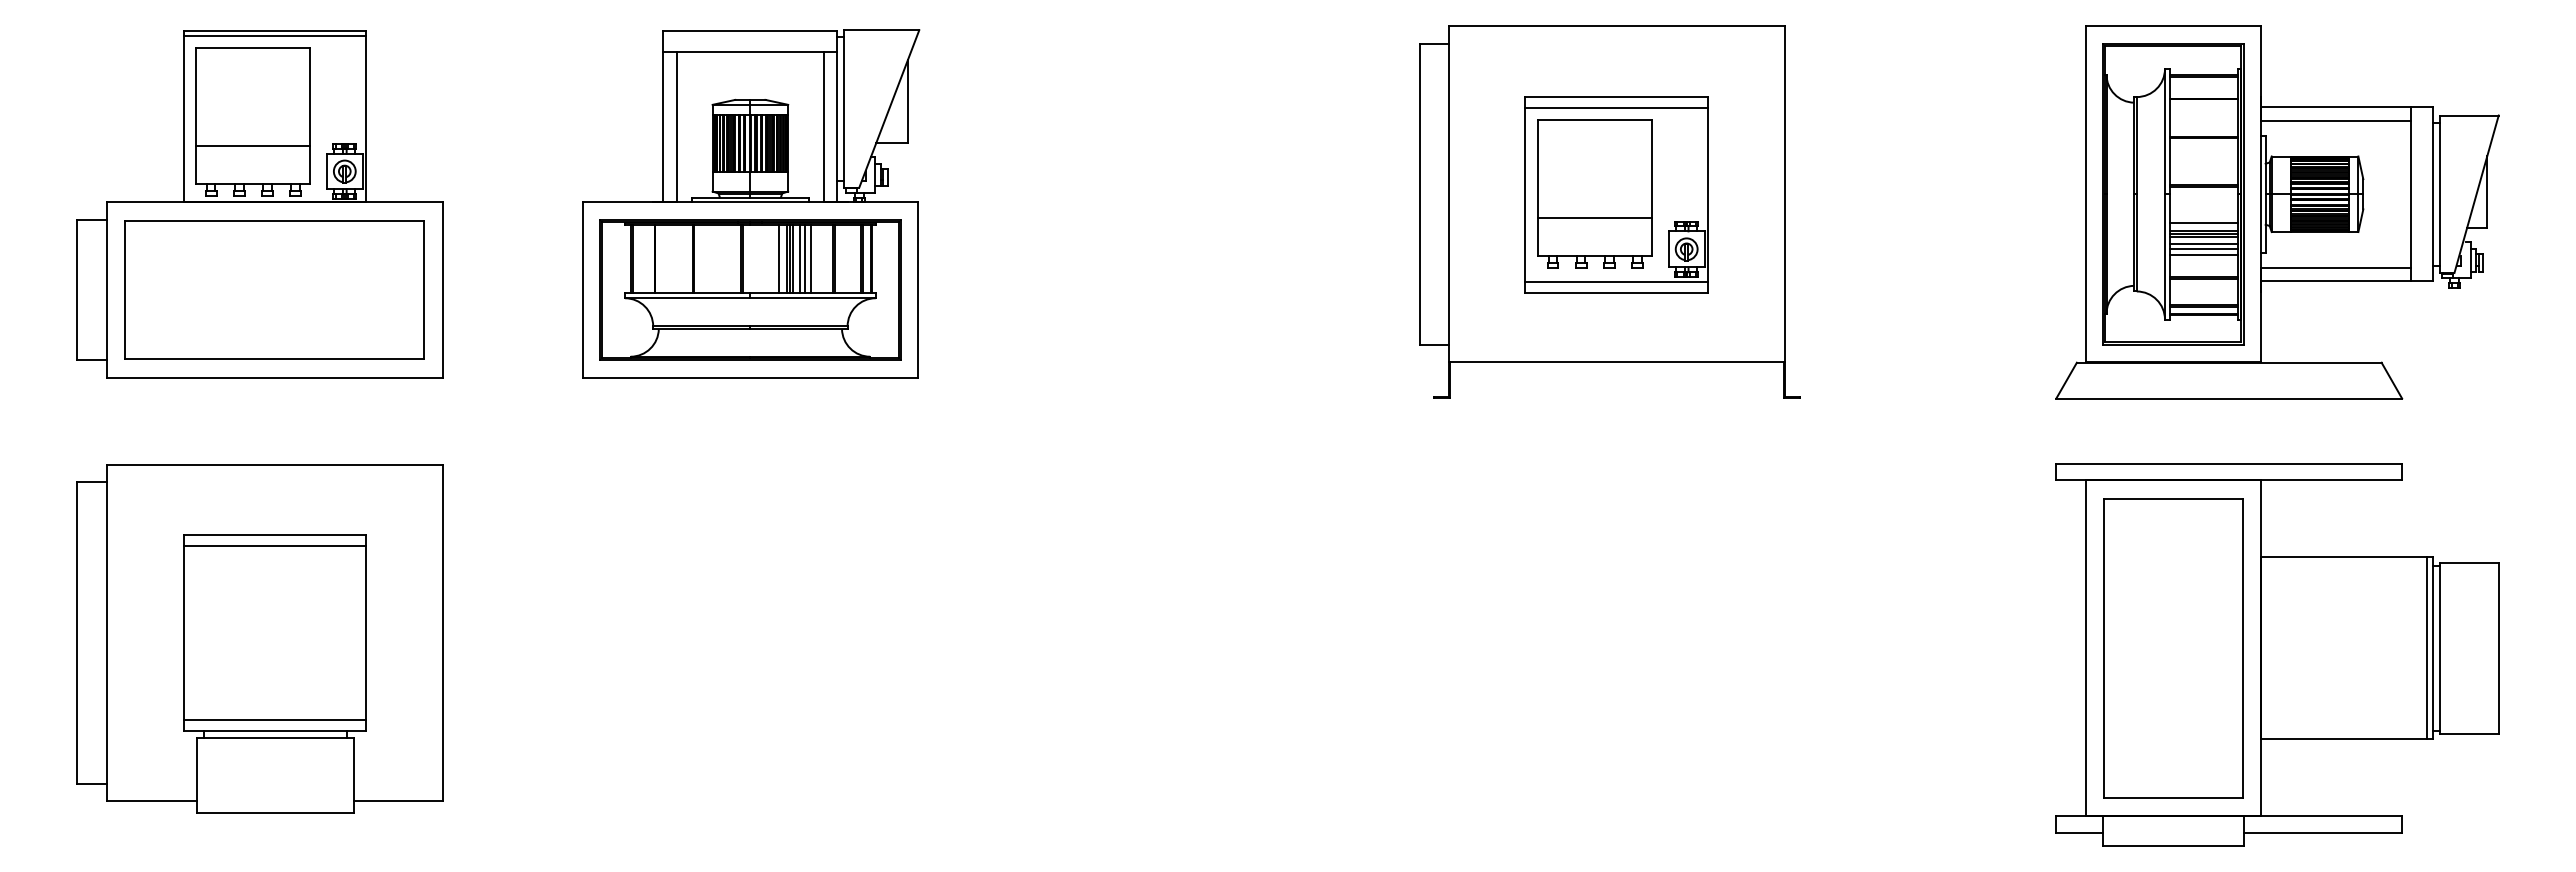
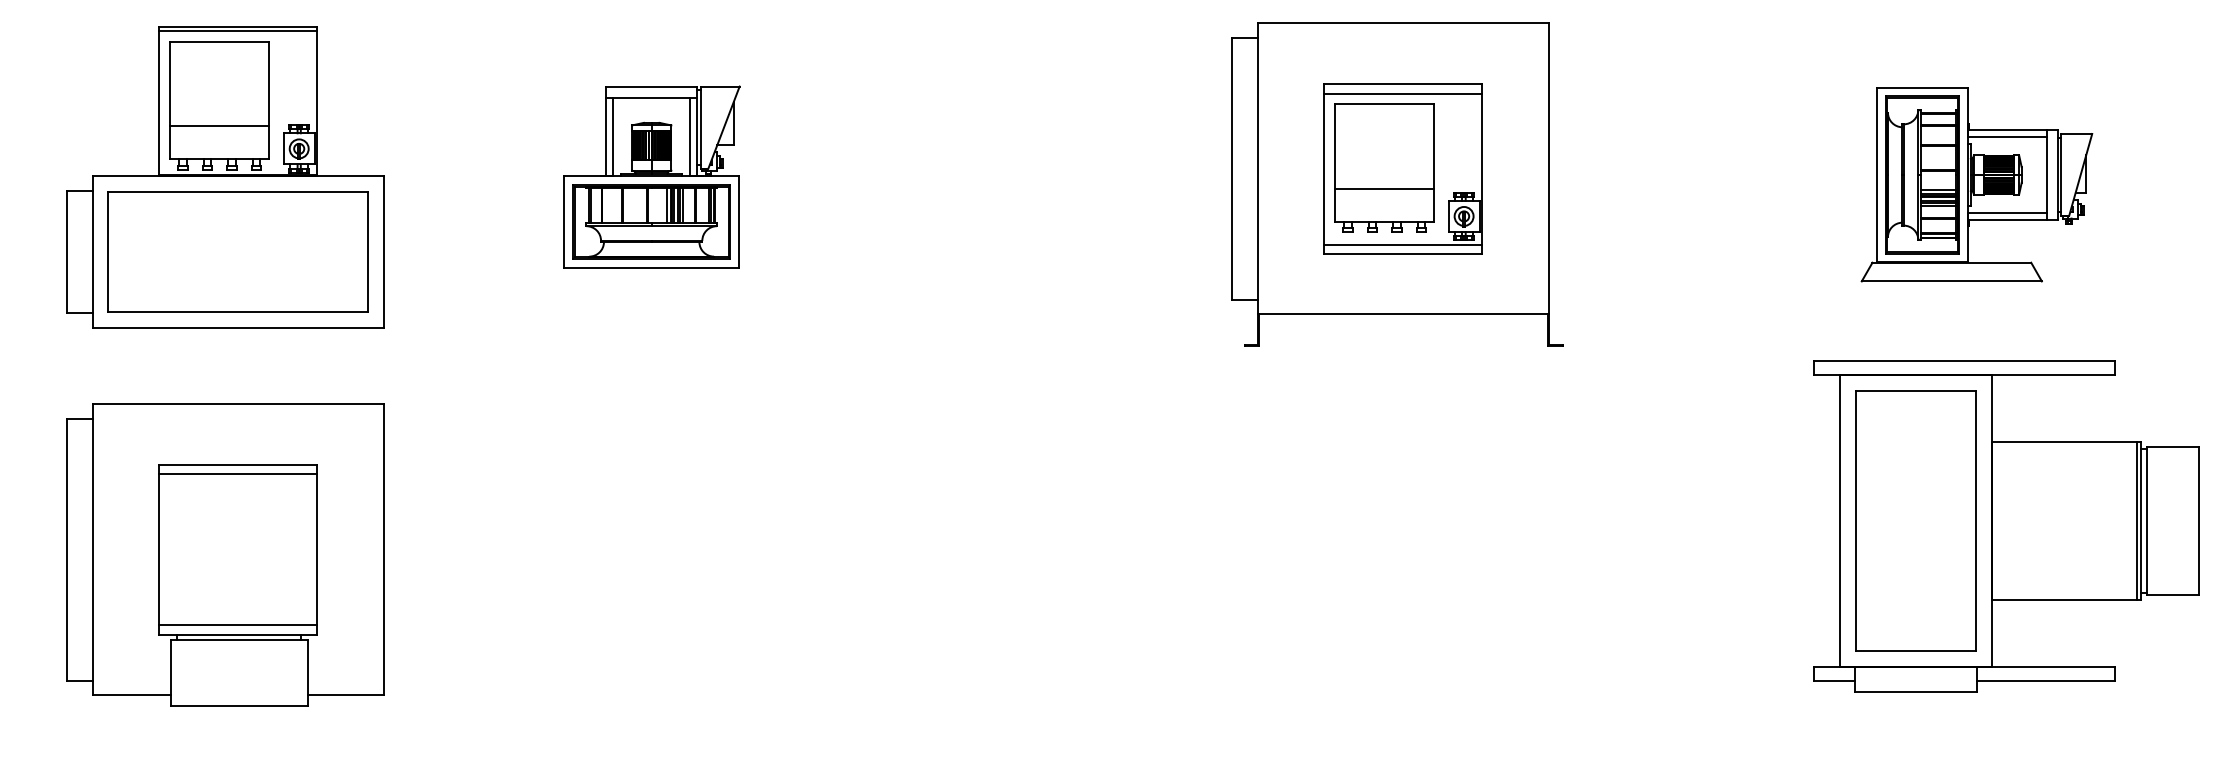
part: (751, 203) -> (652, 176), size x0.6
part: (2277, 212) -> (1976, 184), size x0.6
part: (2277, 654) -> (2006, 526), moved

